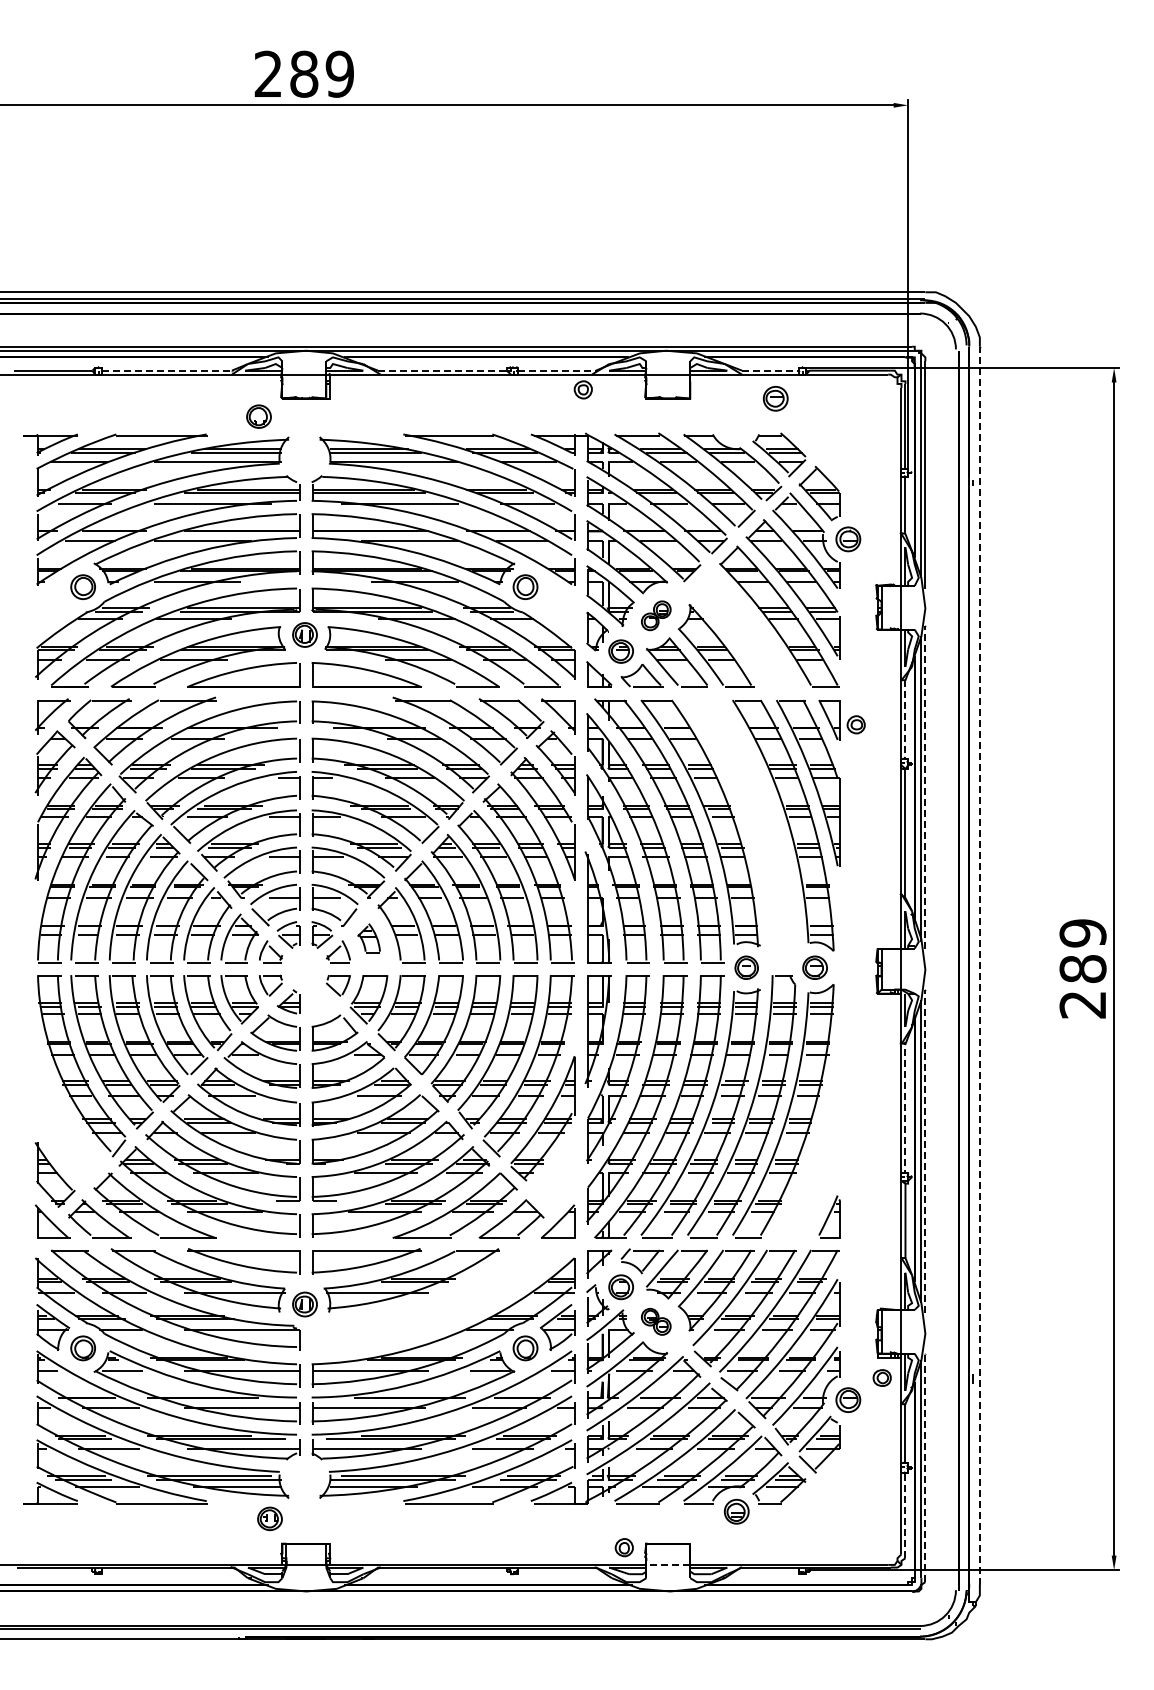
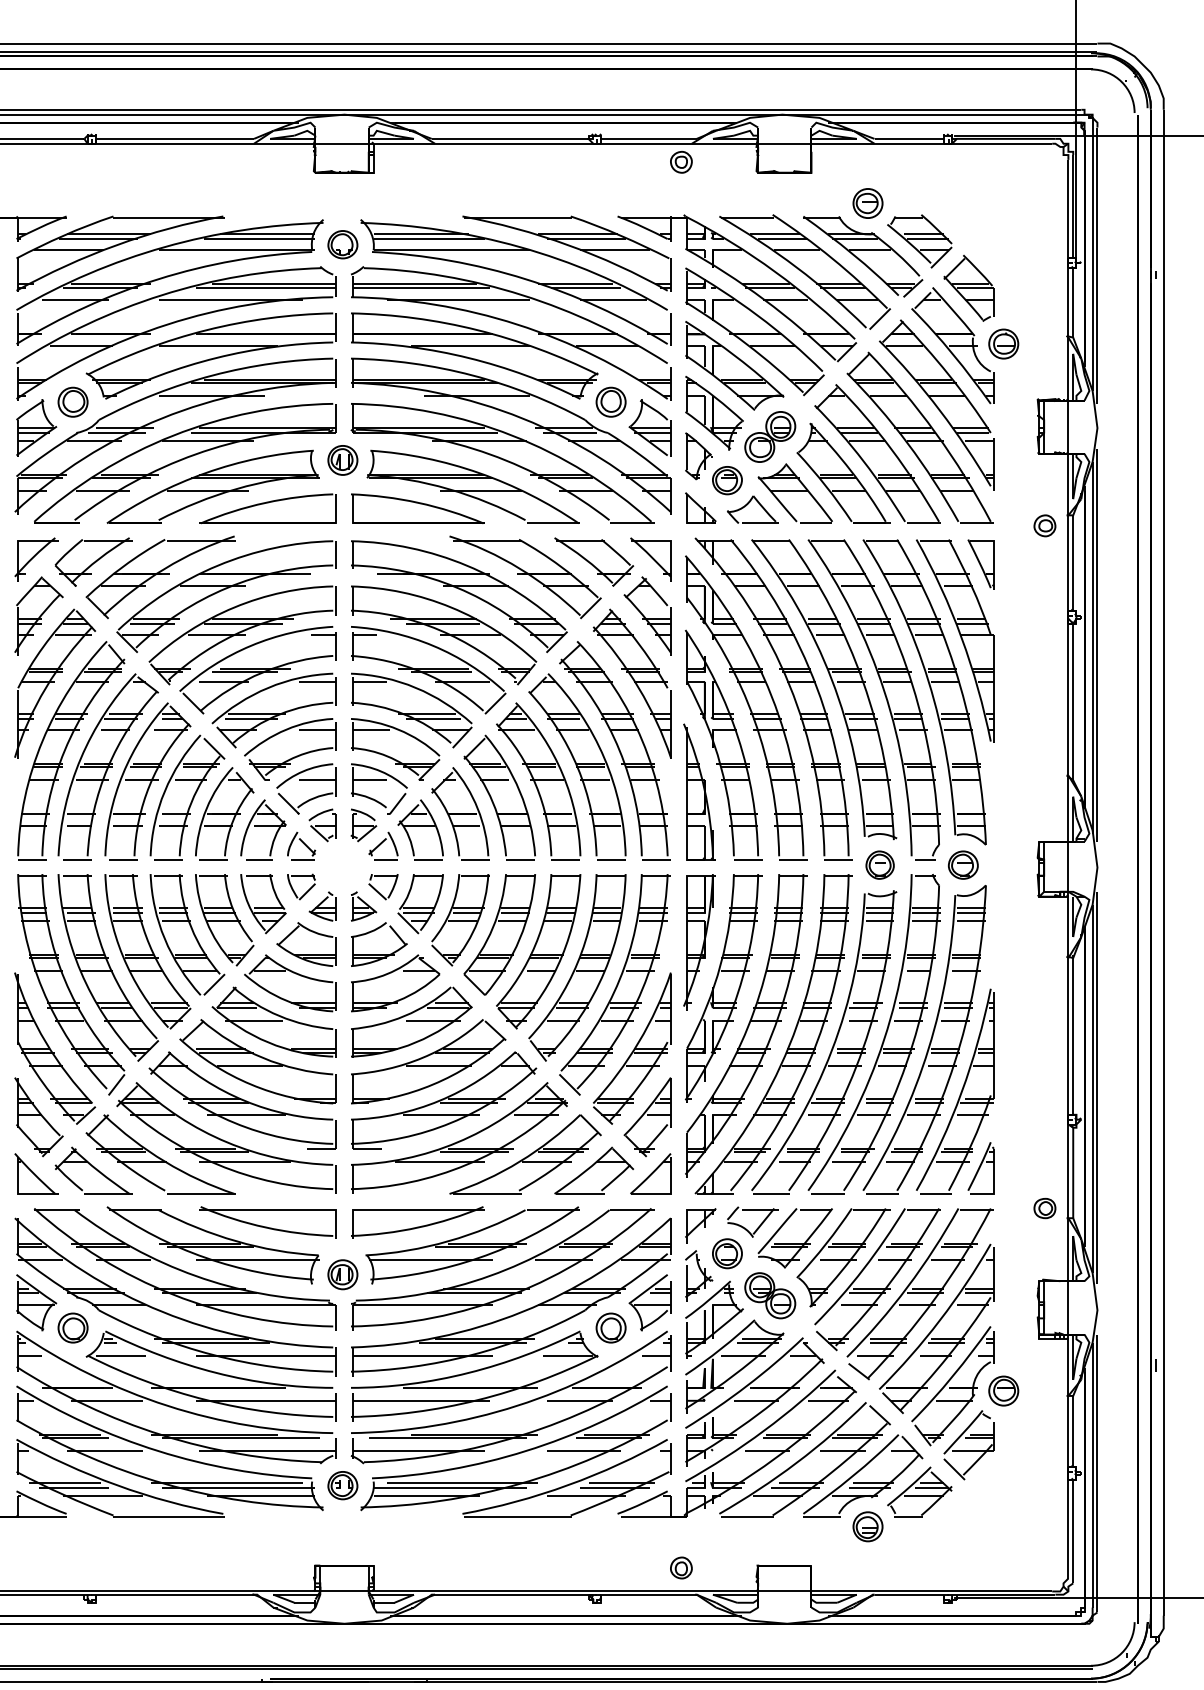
line: (167, 370) -> (175, 138), dashed -> solid
line: (443, 370) -> (511, 138), dashed -> solid
line: (557, 370) -> (649, 138), dashed -> solid
line: (771, 370) -> (910, 138), dashed -> solid
part: (775, 398) -> (867, 203), moved
part: (258, 416) -> (342, 244), moved
part: (53, 607) -> (36, 426), added
part: (557, 607) -> (649, 426), added
part: (655, 615) -> (769, 436), size x1.43
part: (744, 629) -> (877, 453), added
line: (905, 721) -> (1073, 565), dashed -> solid
part: (855, 724) -> (1044, 525), moved
line: (925, 786) -> (1097, 644), dashed -> solid
part: (750, 829) -> (884, 696), added
part: (368, 938) -> (420, 829), size x1.67
line: (979, 965) -> (1163, 862), dashed -> solid
part: (322, 1001) -> (364, 906), added
line: (905, 1109) -> (1073, 1037), dashed -> solid
part: (68, 1118) -> (55, 1048), added
line: (925, 1150) -> (1097, 1087), dashed -> solid
part: (808, 1153) -> (955, 1091), added
part: (555, 1174) -> (647, 1116), added
part: (435, 1299) -> (501, 1268), added
part: (655, 1321) -> (769, 1295), size x1.43
part: (881, 1377) -> (1044, 1207), moved
line: (925, 1467) -> (1097, 1472), dashed -> solid
line: (905, 1512) -> (1073, 1527), dashed -> solid
part: (269, 1518) -> (342, 1485), moved
part: (623, 1547) -> (680, 1567), moved
line: (668, 1564) -> (785, 1590), dashed -> solid

